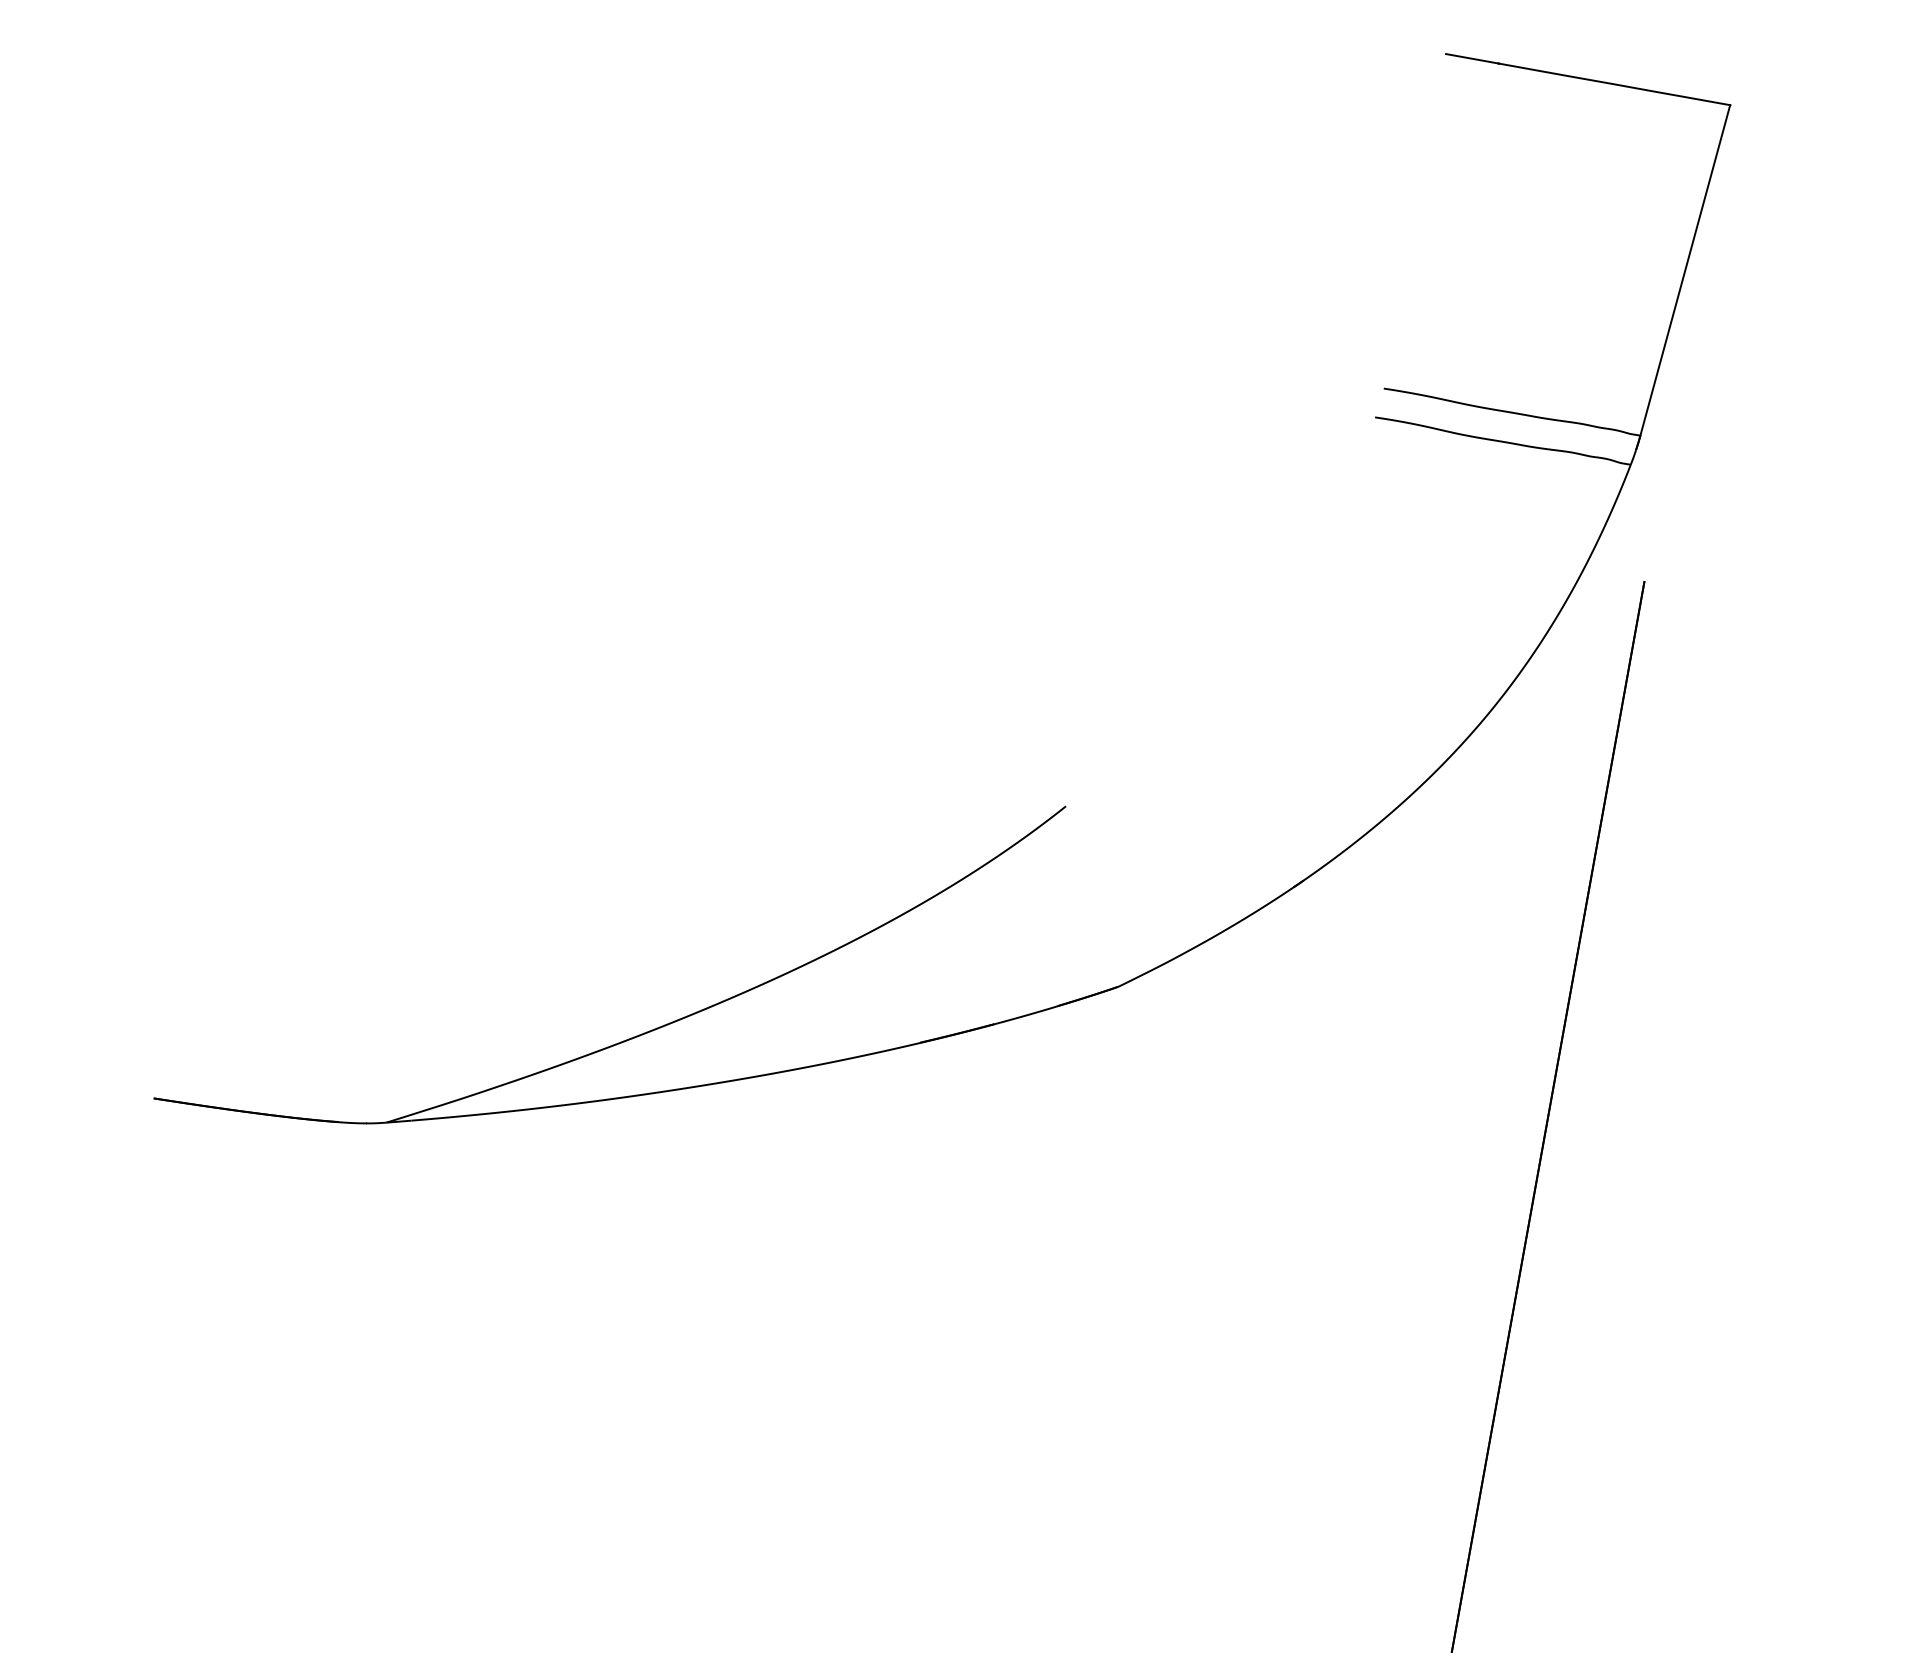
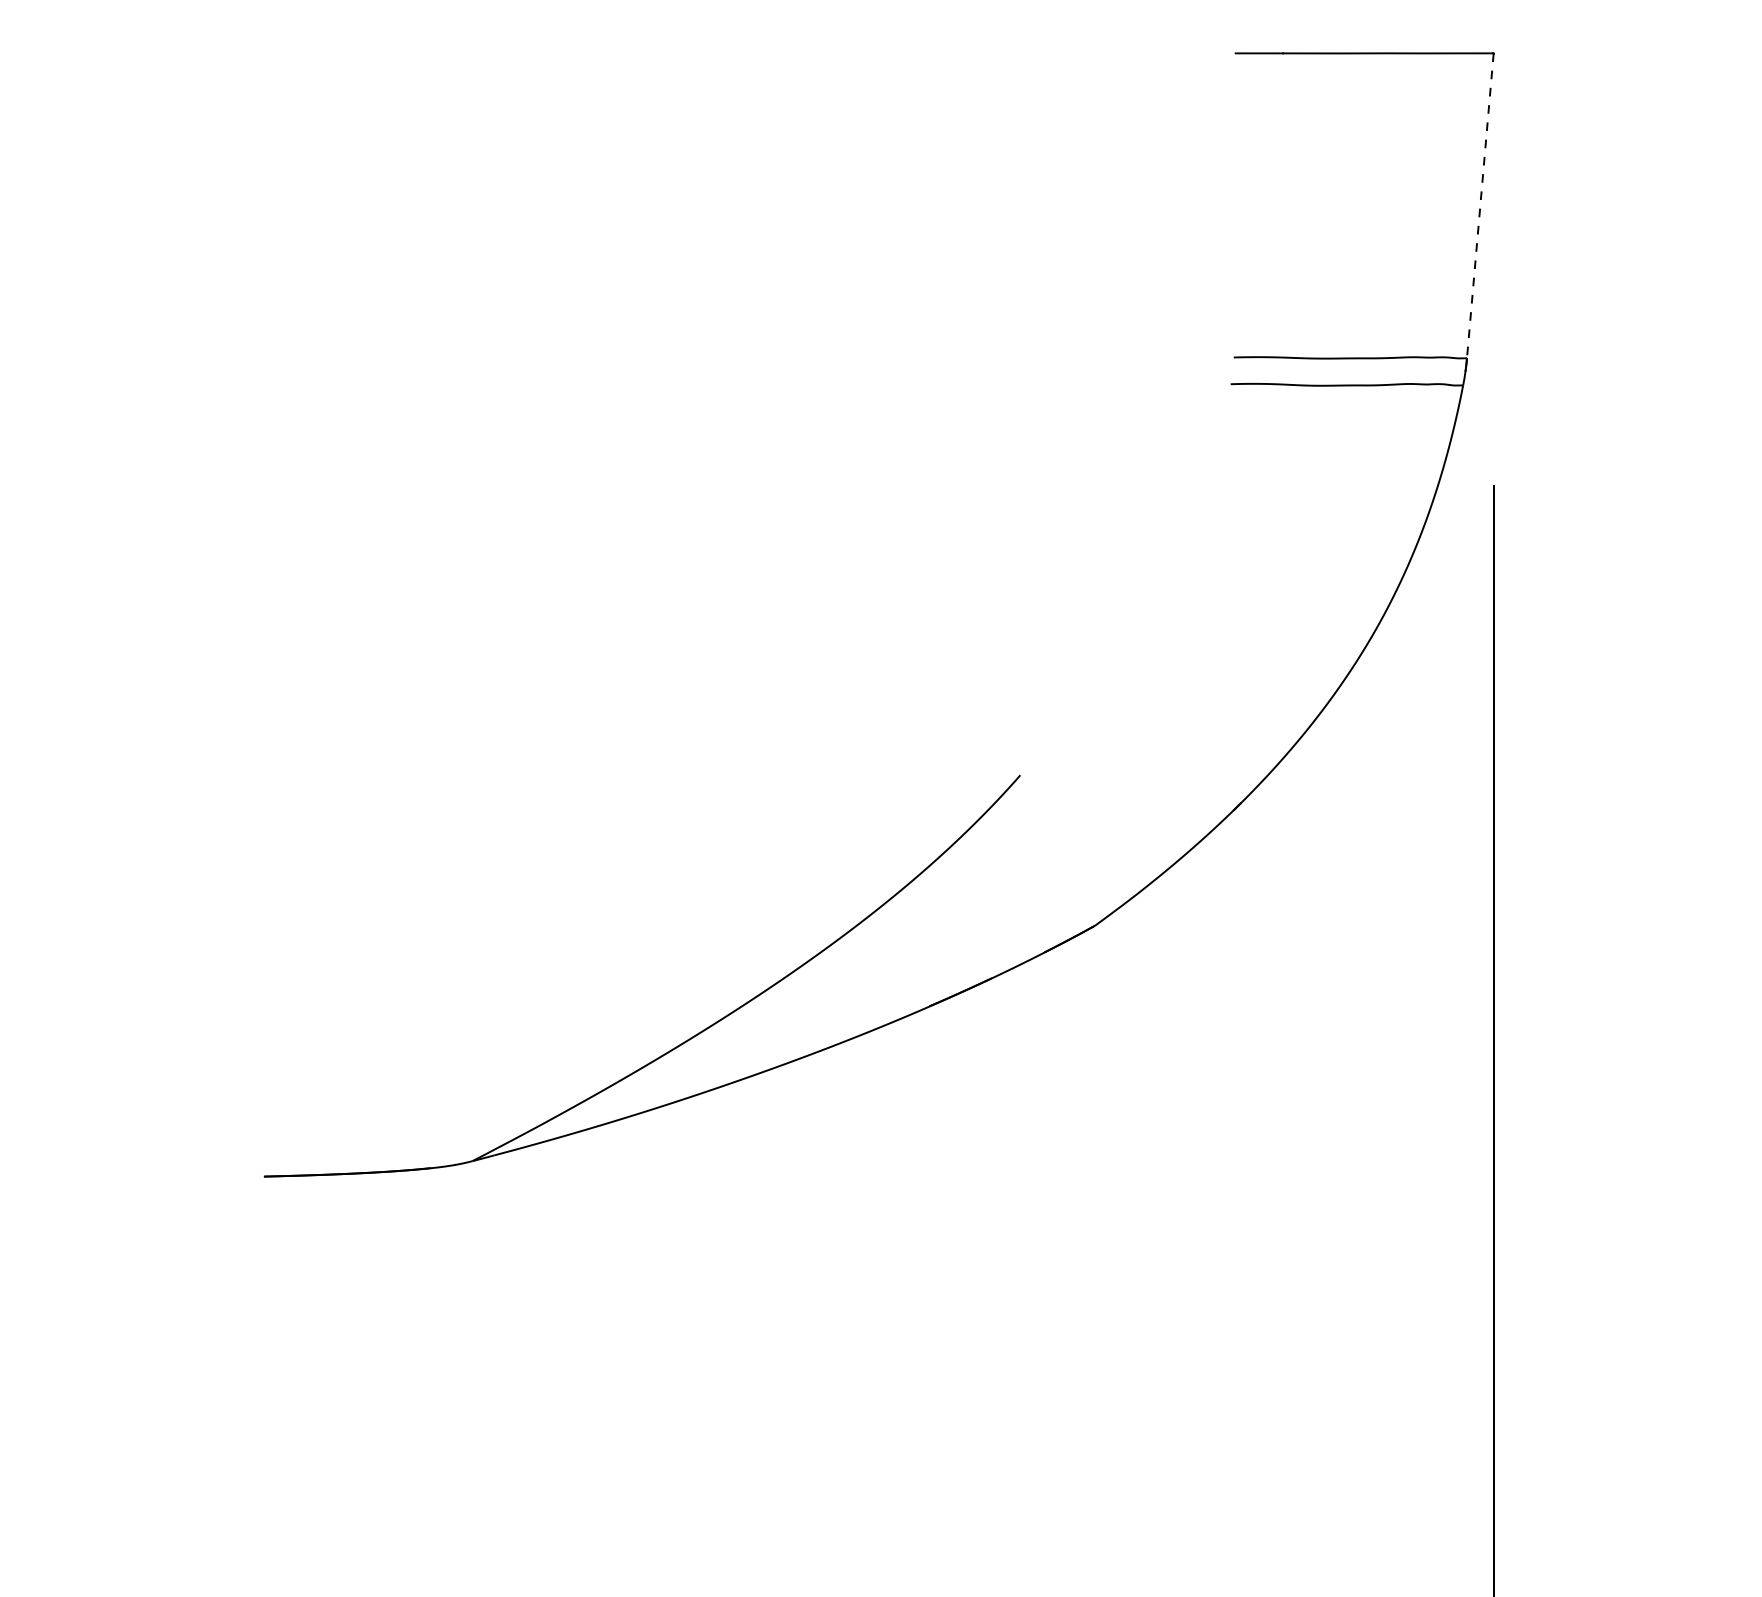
line: (1685, 271) -> (1480, 206), solid -> dashed

